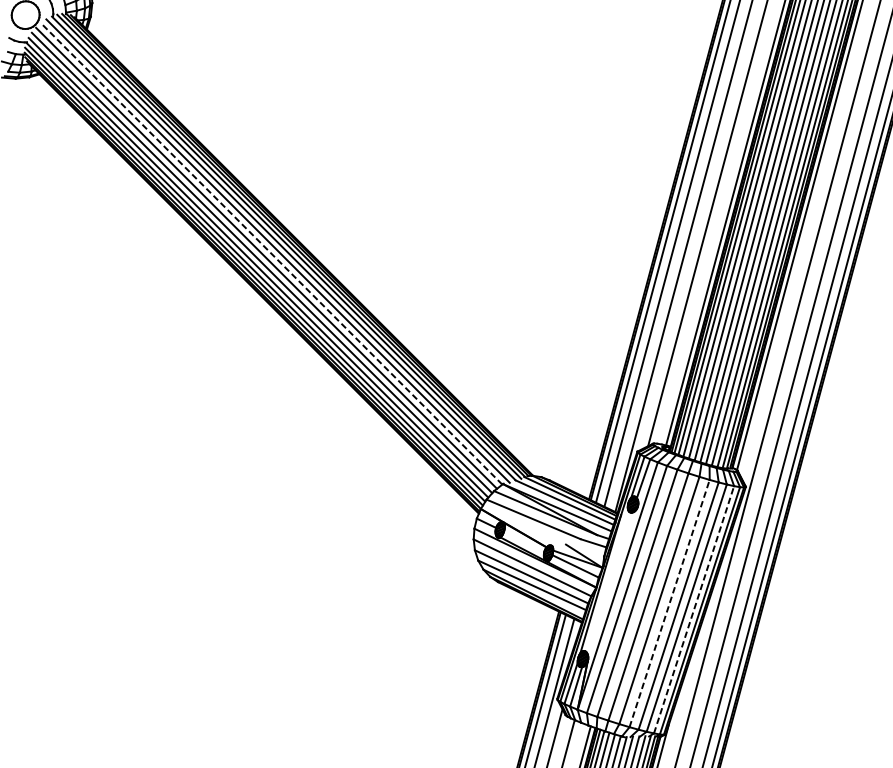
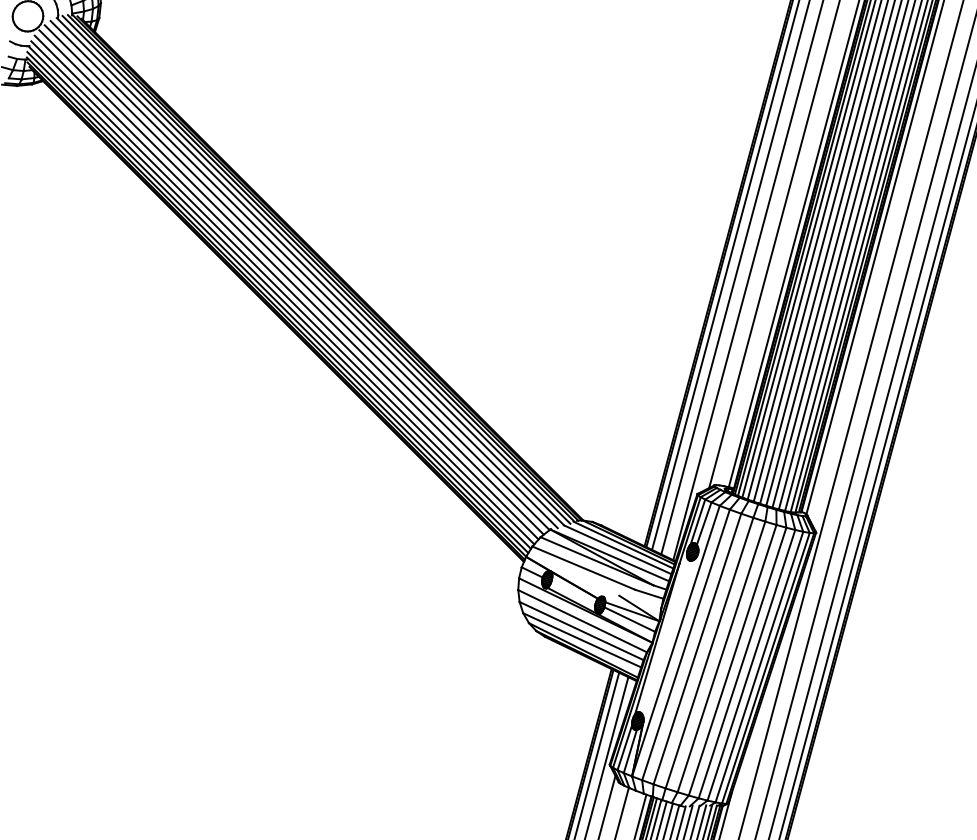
line: (271, 253) -> (296, 277), dashed -> solid
line: (669, 602) -> (732, 659), dashed -> solid
line: (694, 609) -> (759, 666), dashed -> solid

